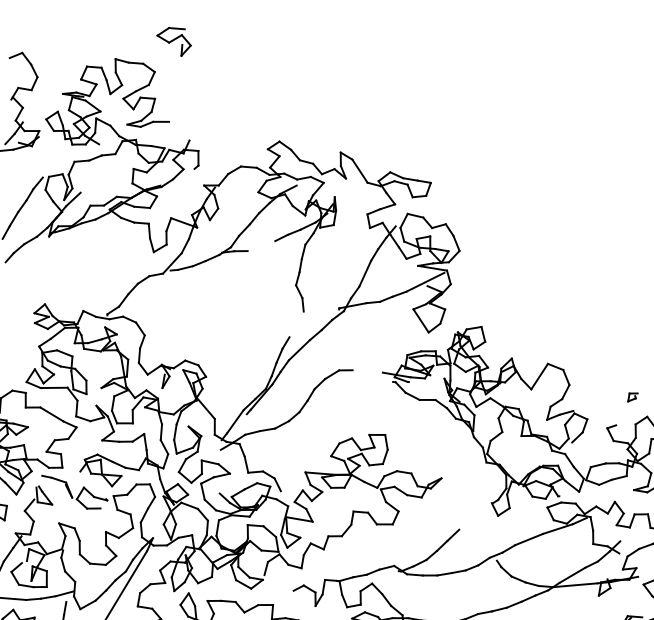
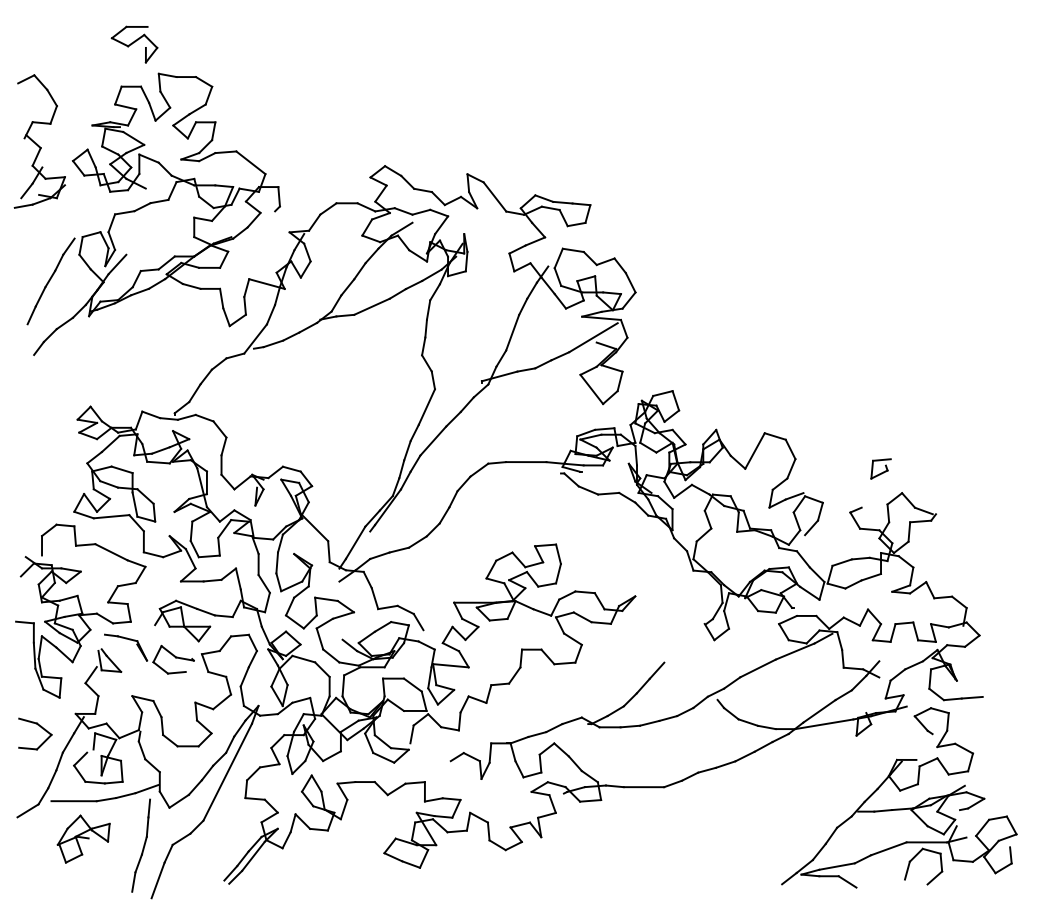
part: (173, 41) -> (134, 44), moved
line: (179, 130) -> (250, 162), added
line: (261, 245) -> (371, 306), added
line: (296, 323) -> (426, 406), added
line: (367, 371) -> (526, 462), added
part: (632, 397) -> (880, 468), size x1.67

